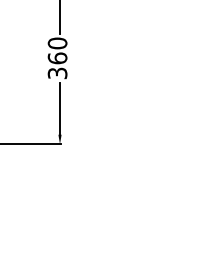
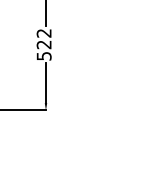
text: (56, 58) -> (43, 44), 360 -> 522

